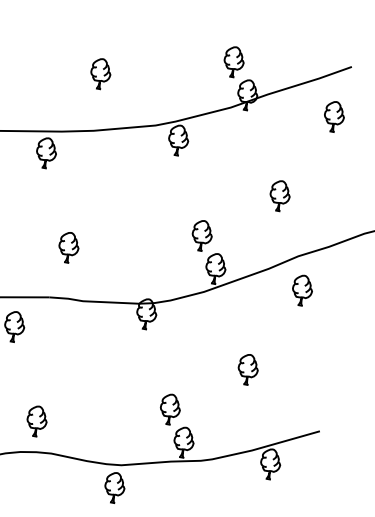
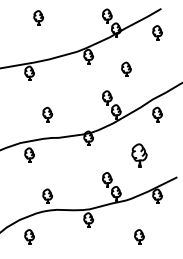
part: (100, 72) -> (38, 17), moved
part: (280, 193) -> (126, 68), moved
part: (248, 368) -> (139, 154), size x1.6

